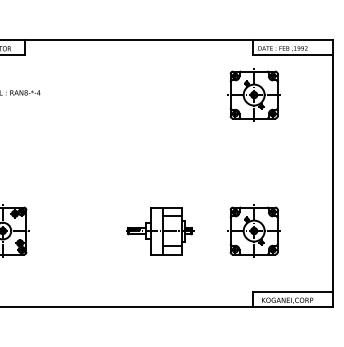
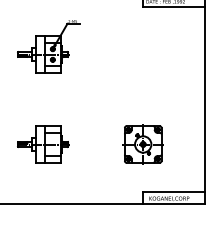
part: (253, 94) -> (142, 37), removed
part: (133, 105) -> (48, 46), added
part: (160, 231) -> (43, 144), moved

